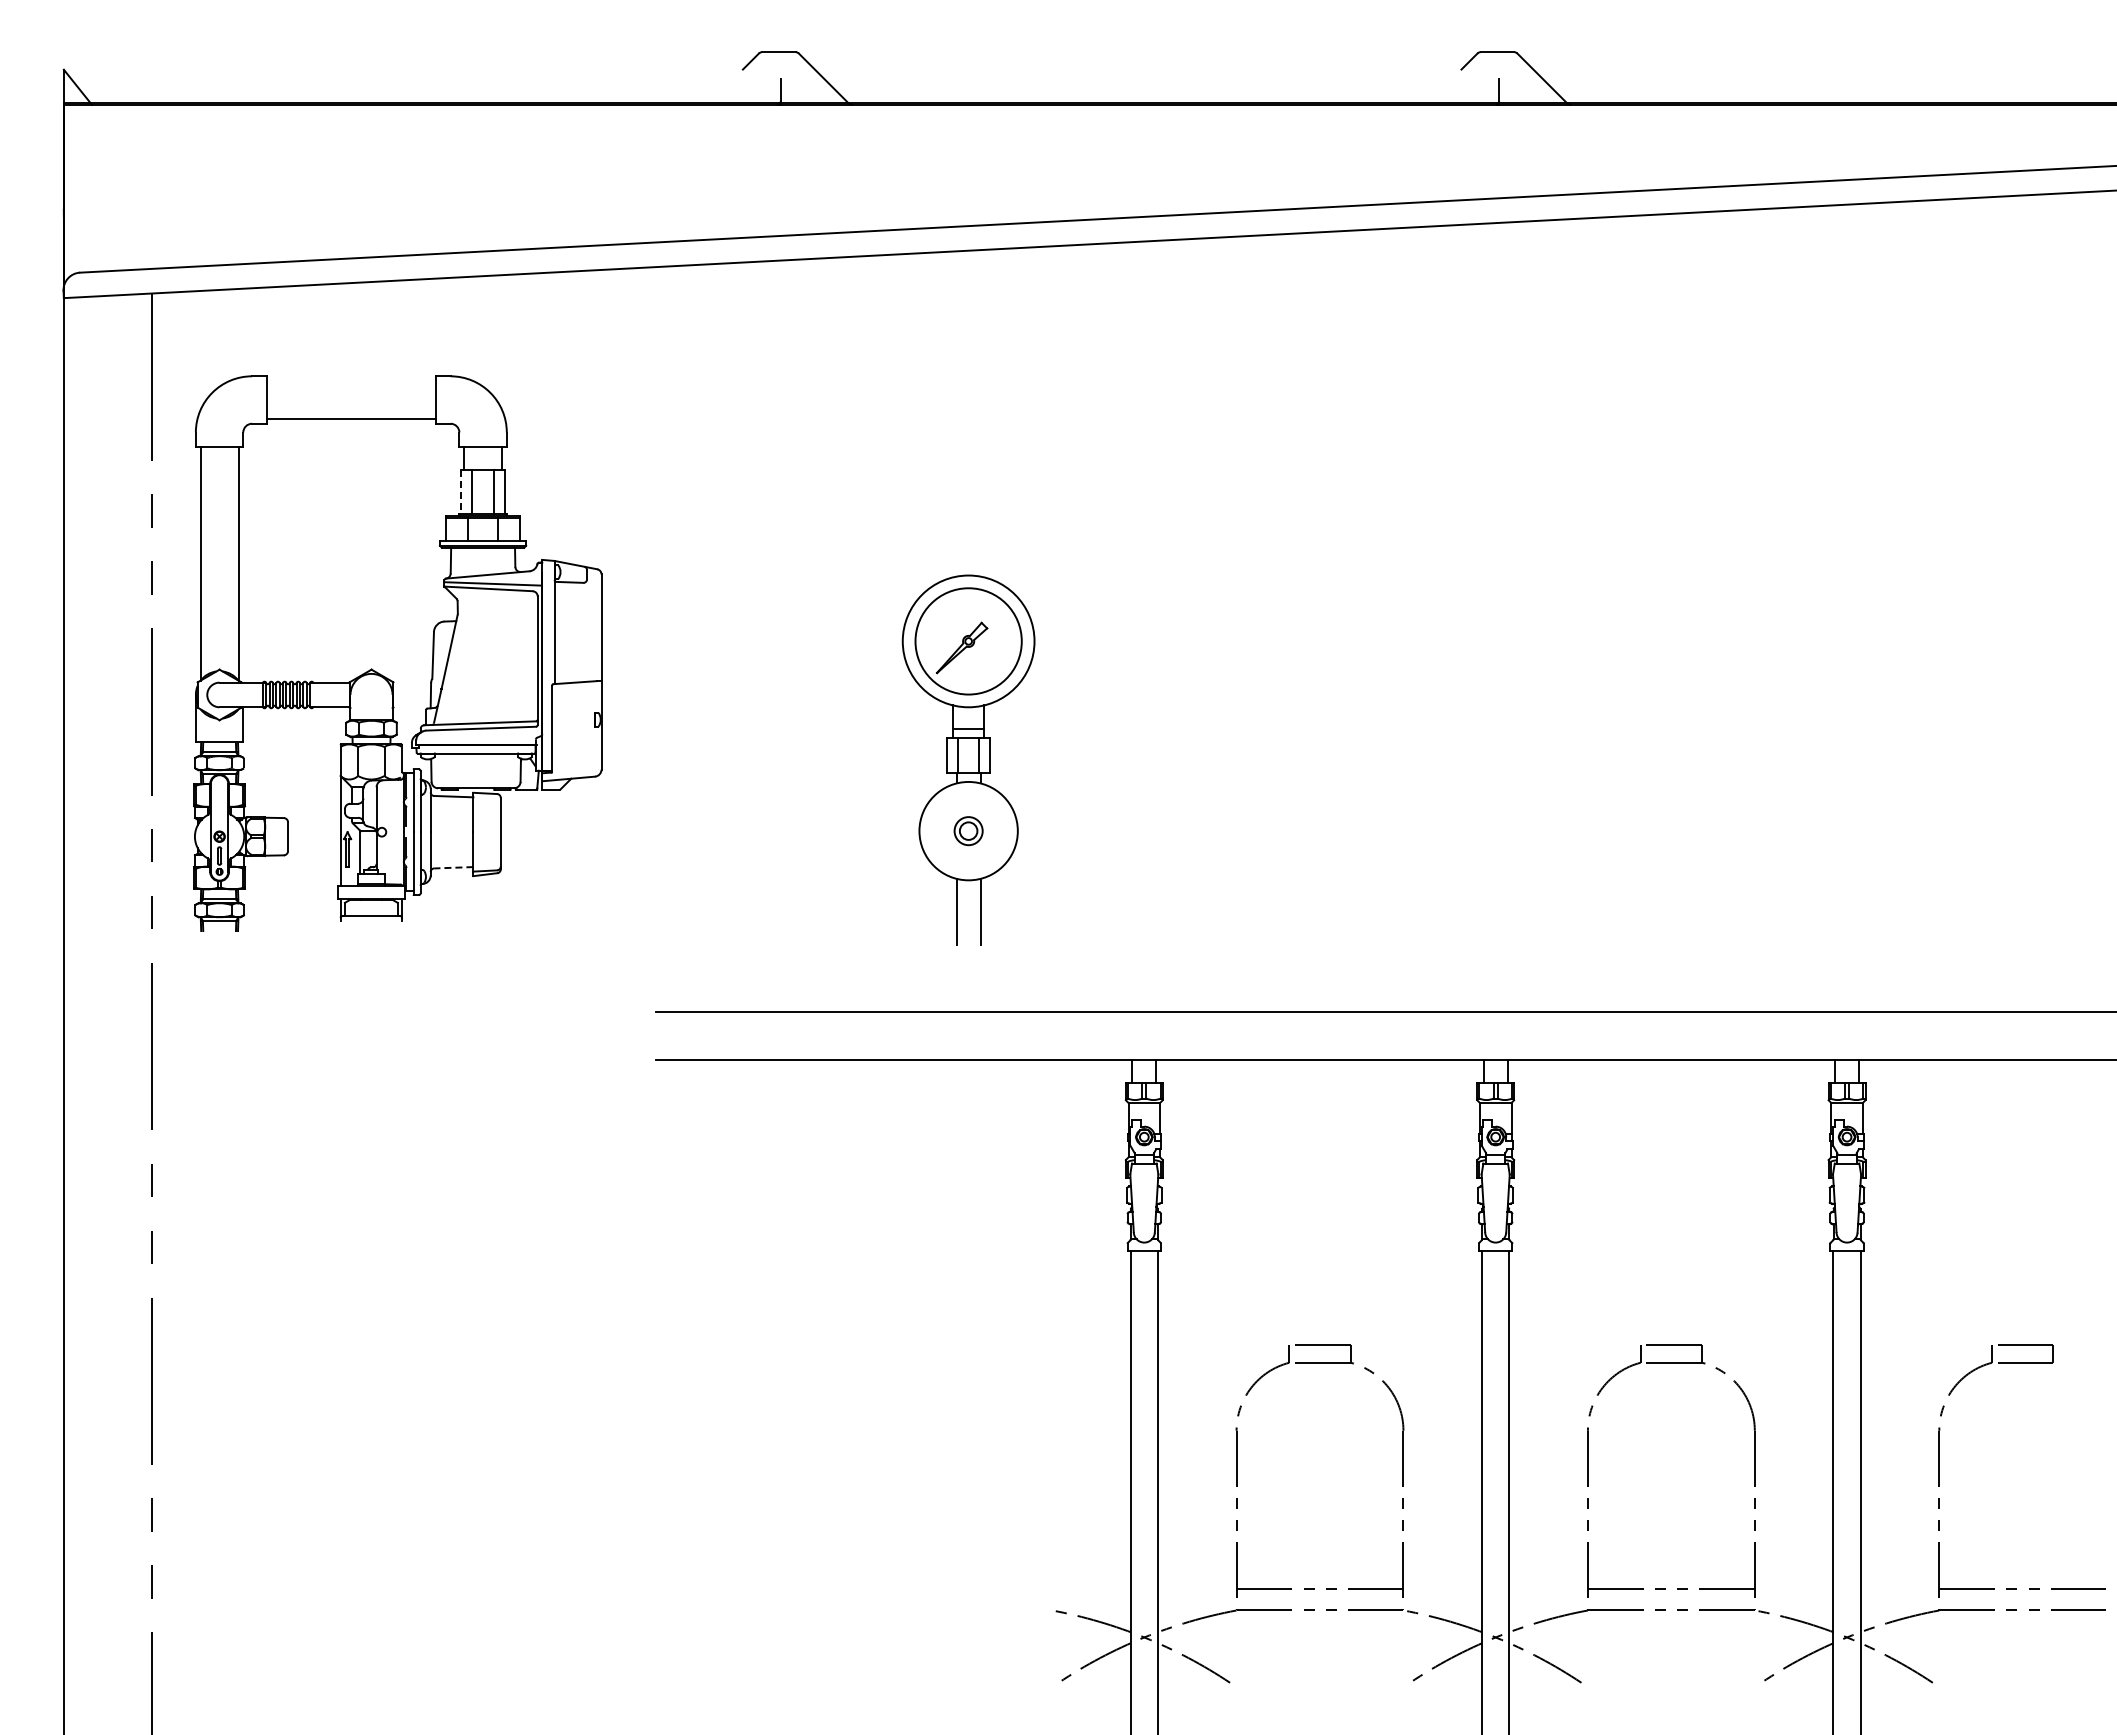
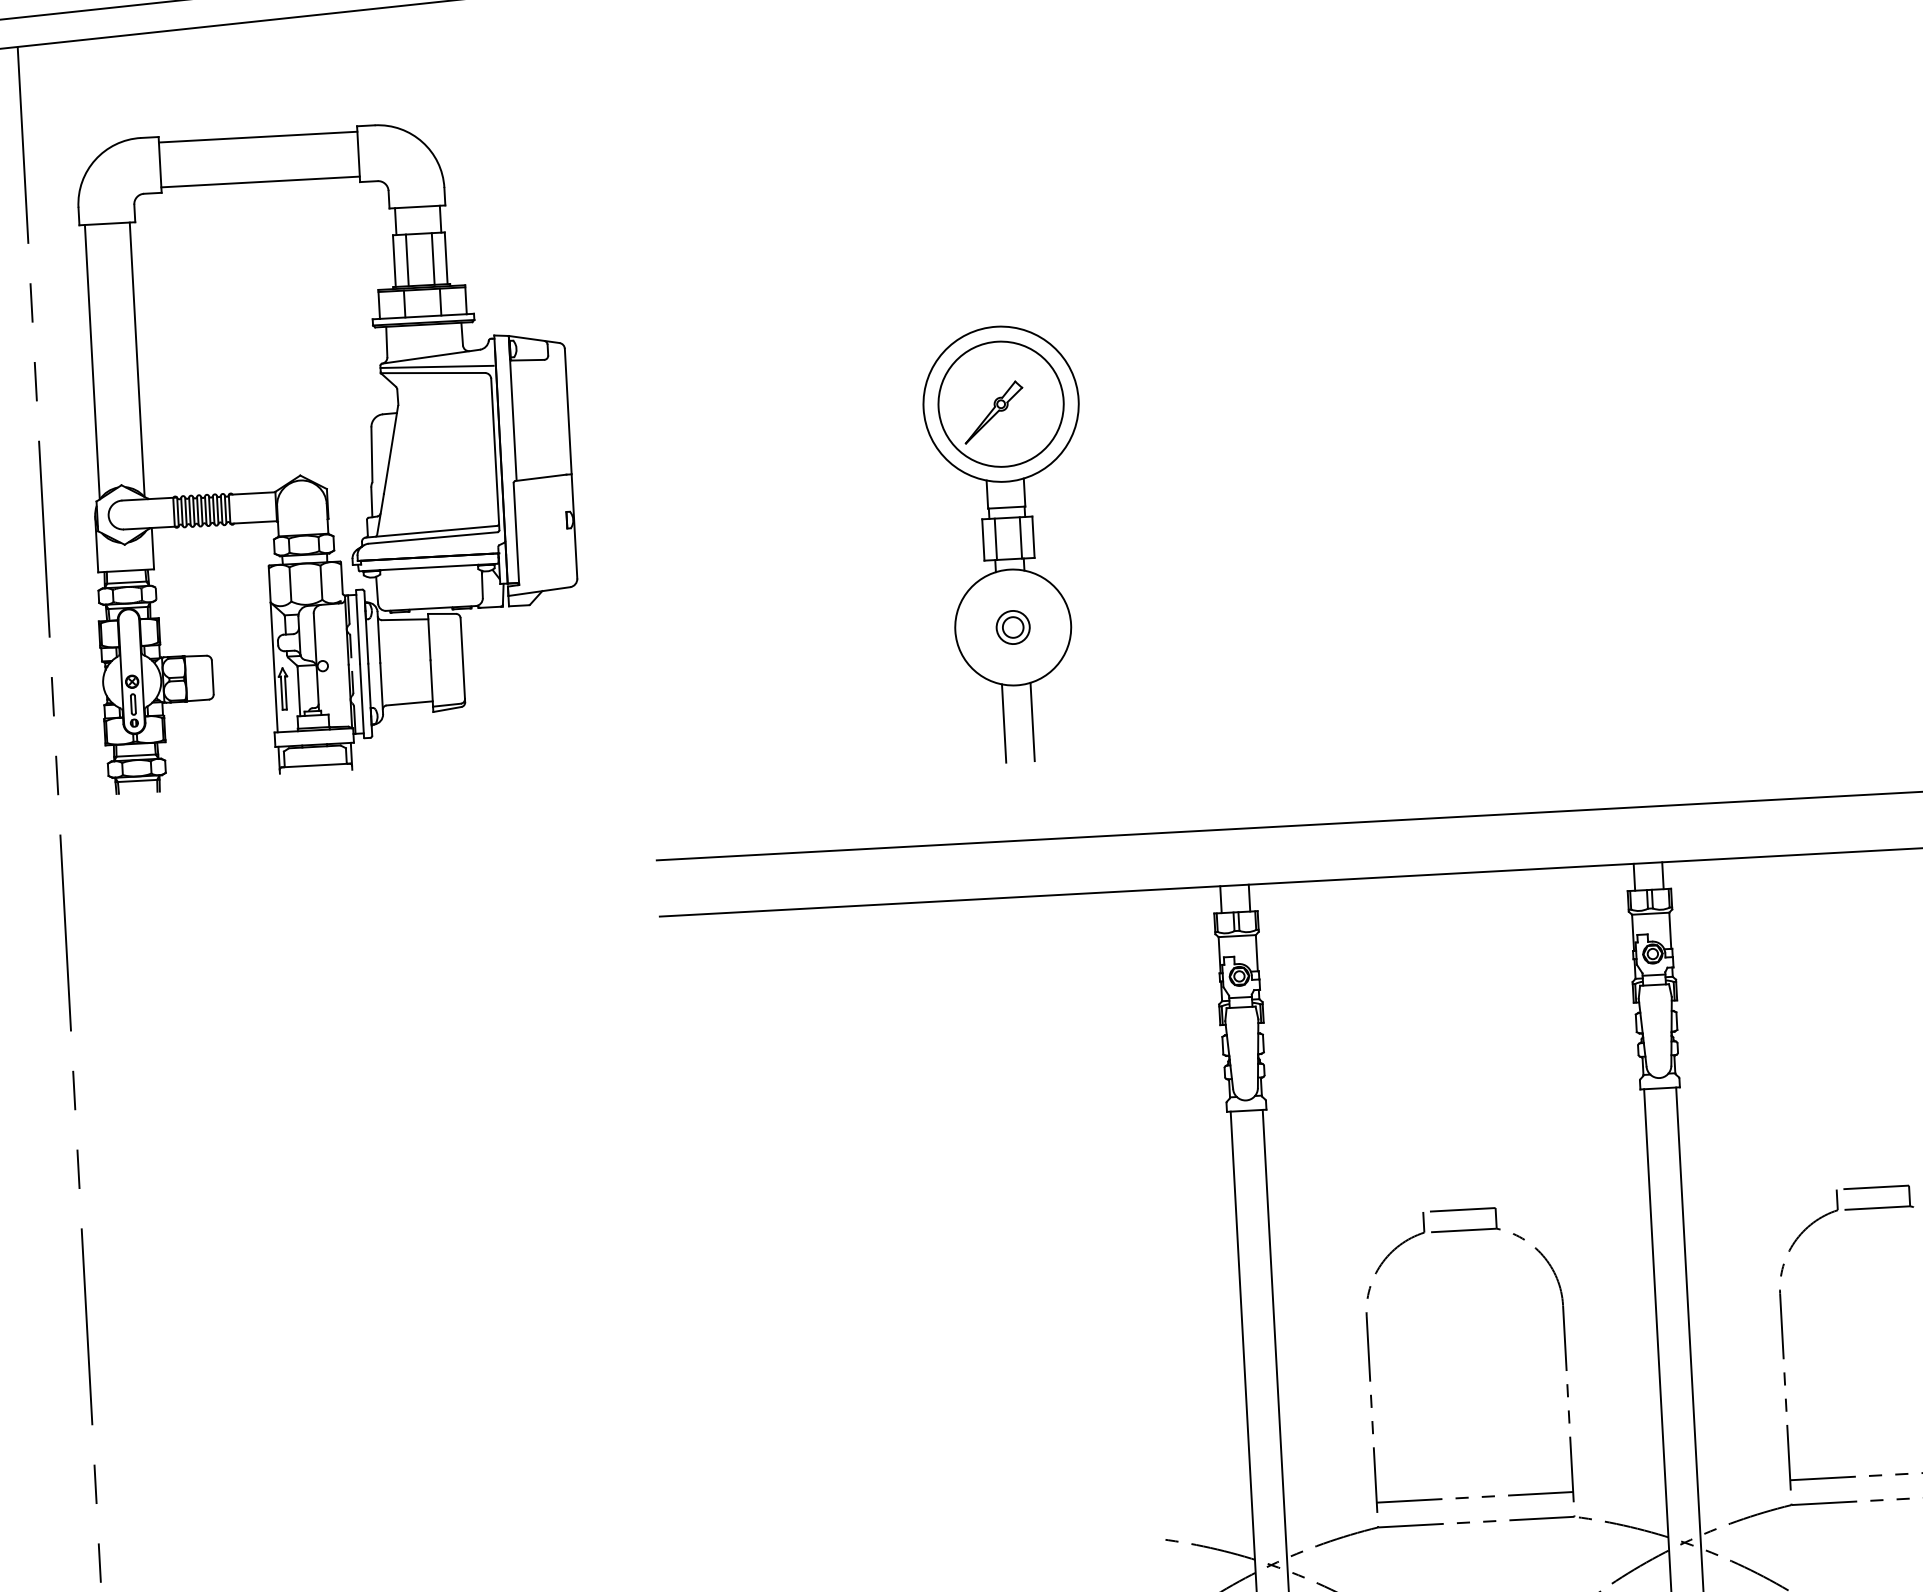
line: (351, 380) -> (258, 136), added
line: (461, 492) -> (394, 261), dashed -> solid
line: (453, 867) -> (409, 703), dashed -> solid

